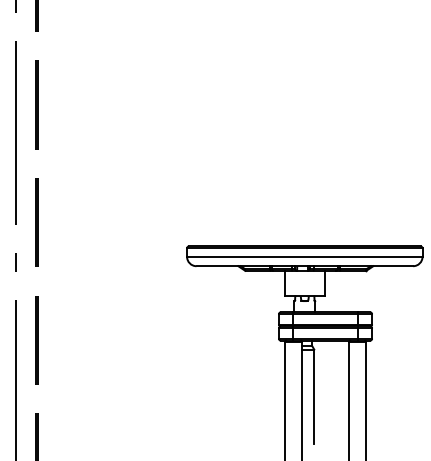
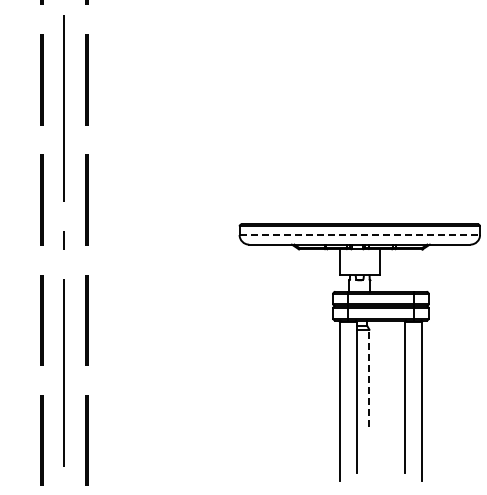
line: (305, 257) -> (360, 235), solid -> dashed
line: (314, 396) -> (369, 377), solid -> dashed

